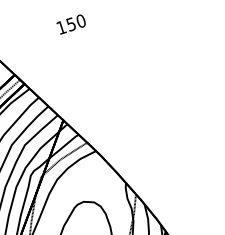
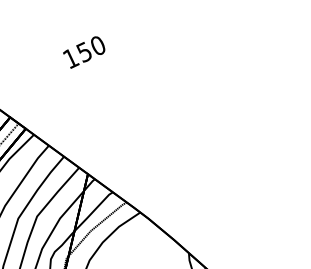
text: (70, 24) -> (83, 52), moved

